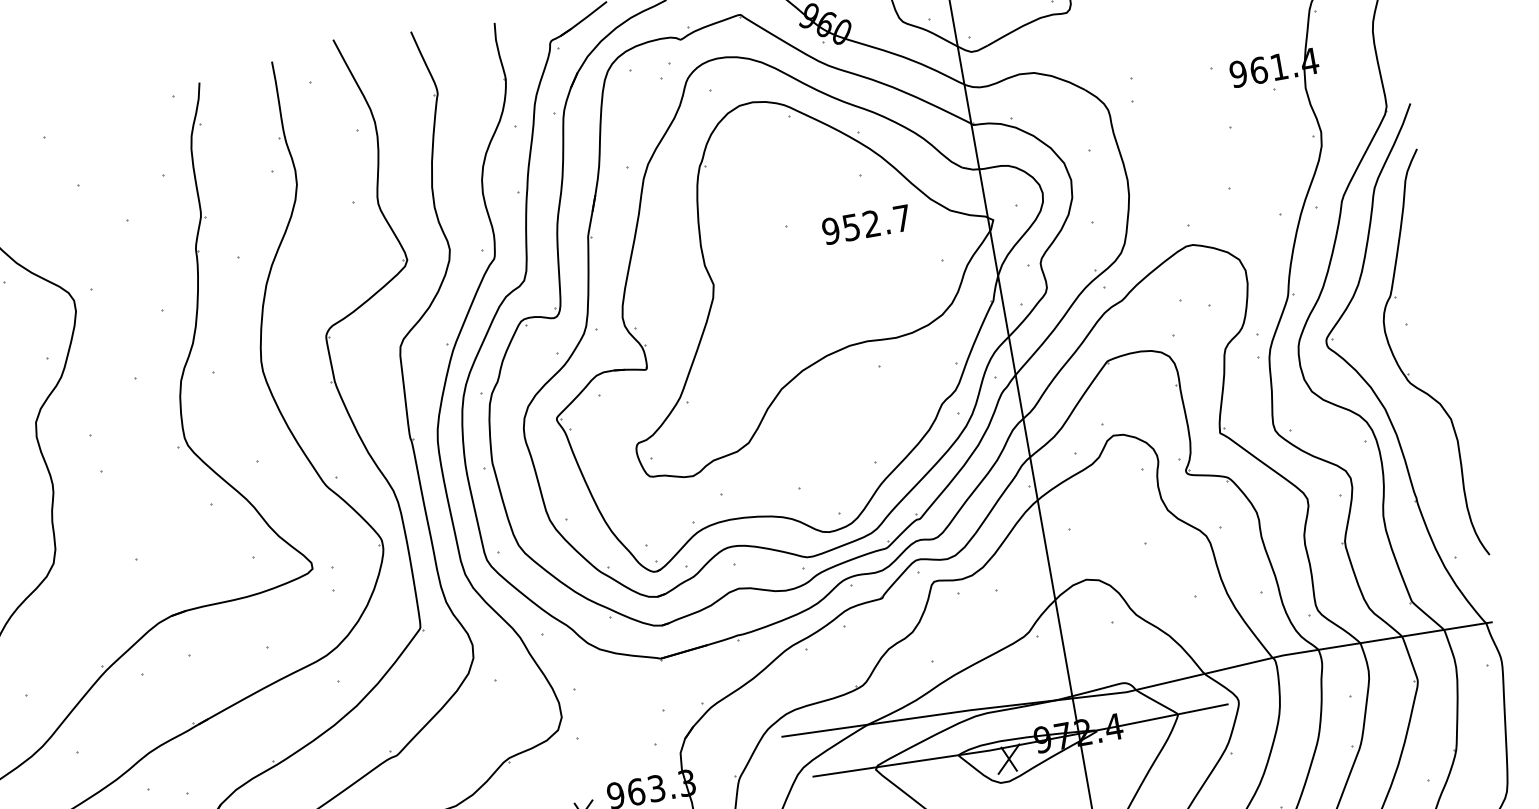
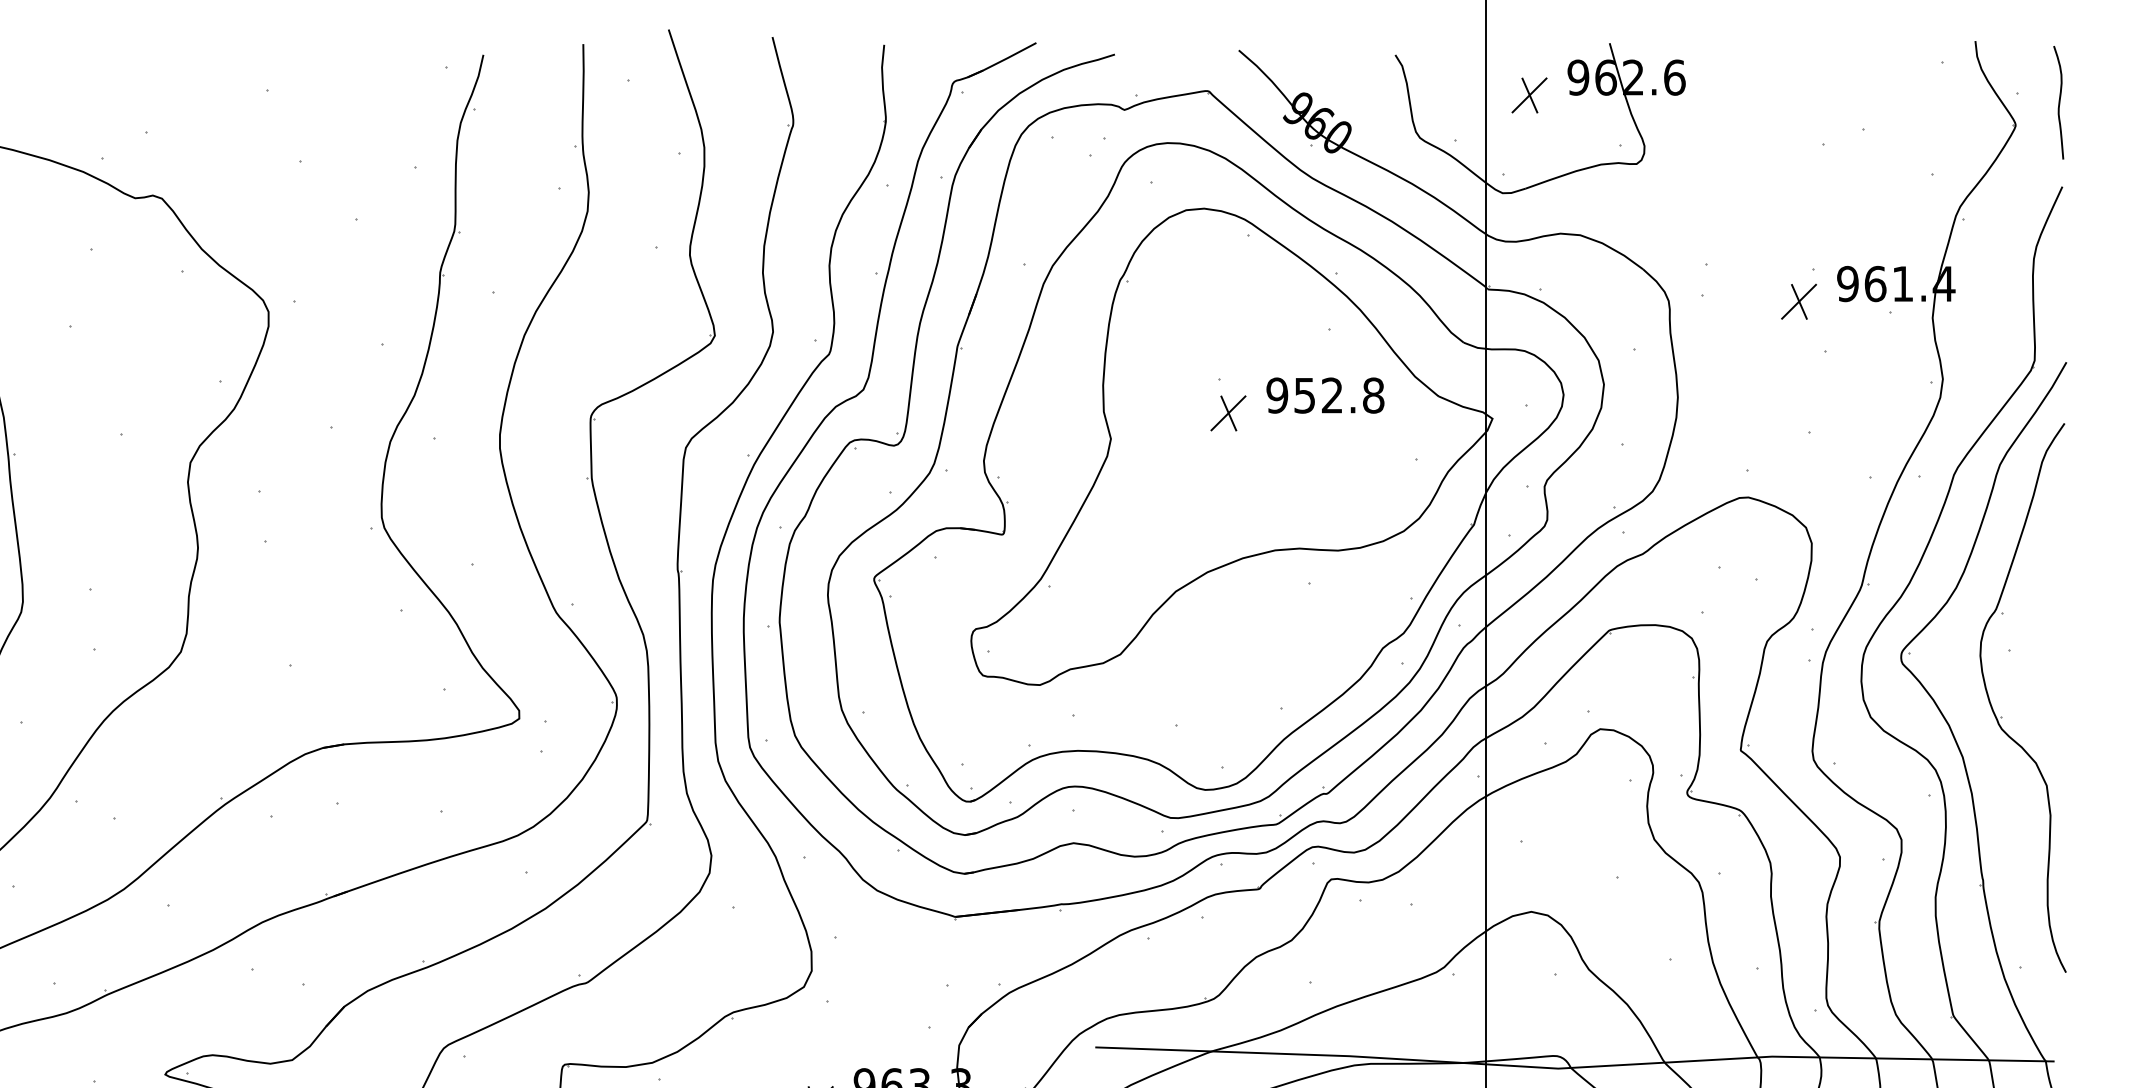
part: (1204, 93) -> (1798, 301), added
text: (902, 218) -> (1373, 395), 952.7 -> 952.8
part: (797, 250) -> (1228, 413), added

